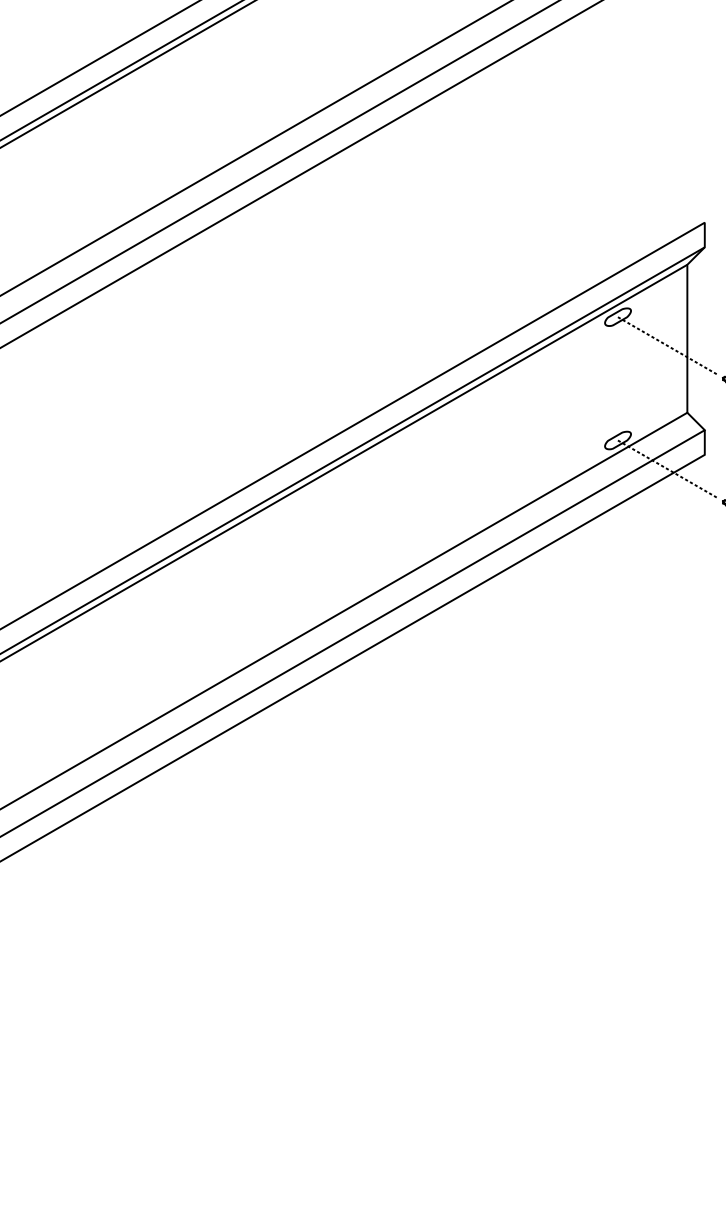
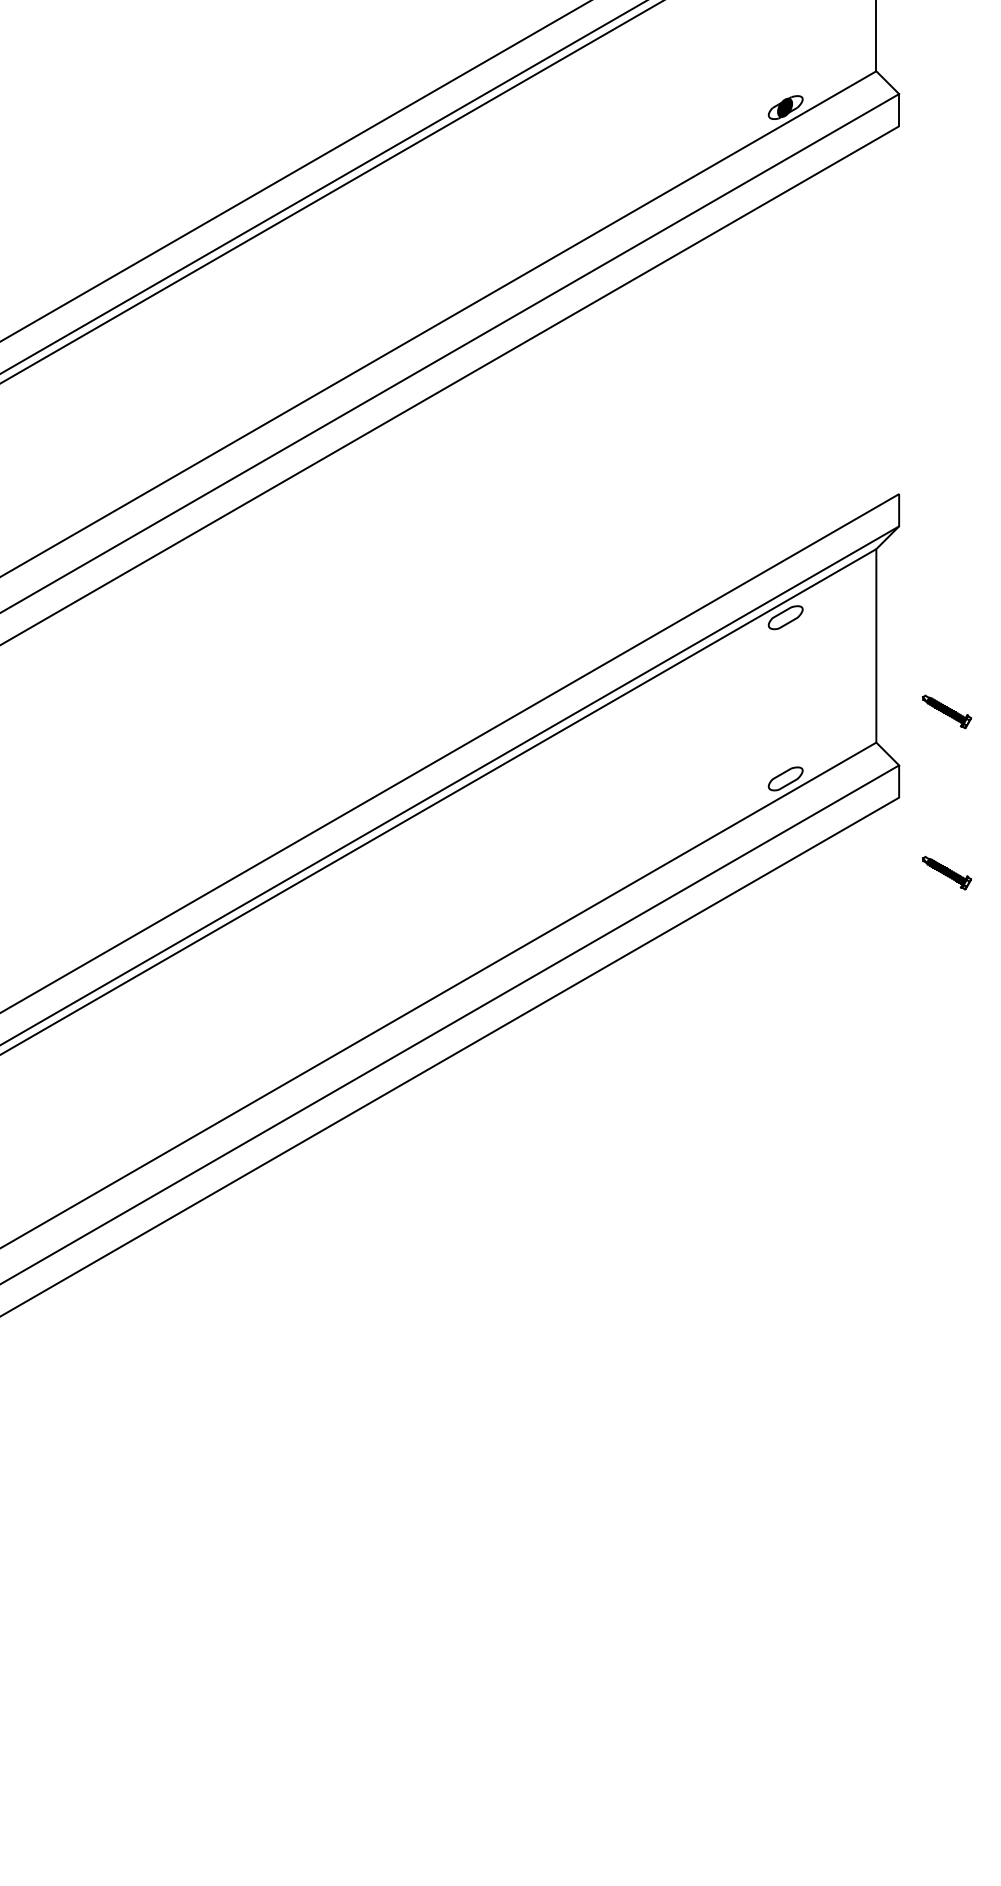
line: (667, 346) -> (850, 655), removed
line: (667, 469) -> (850, 816), removed

